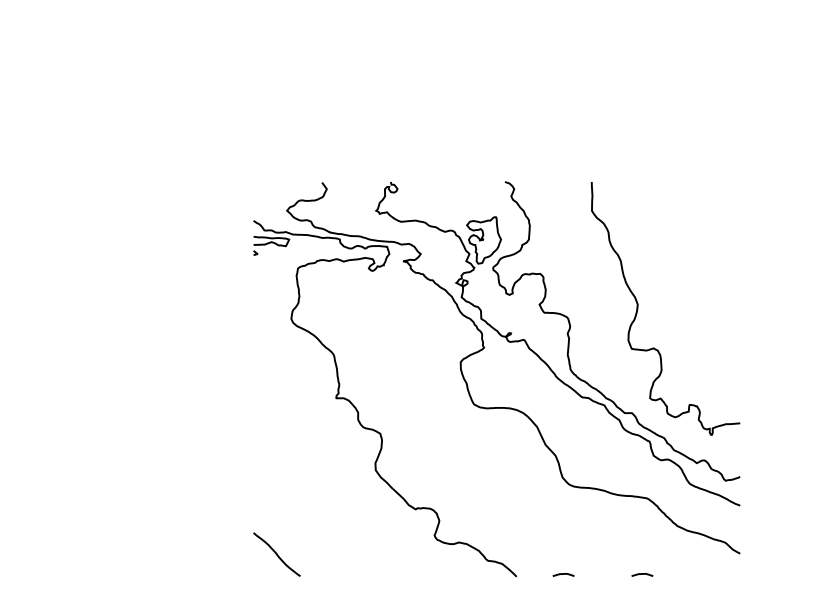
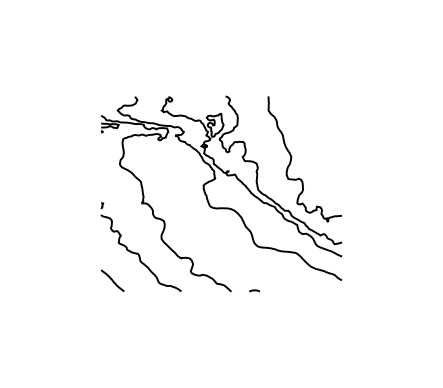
part: (327, 497) -> (137, 252), added
curve: (642, 574) -> (293, 290), removed

